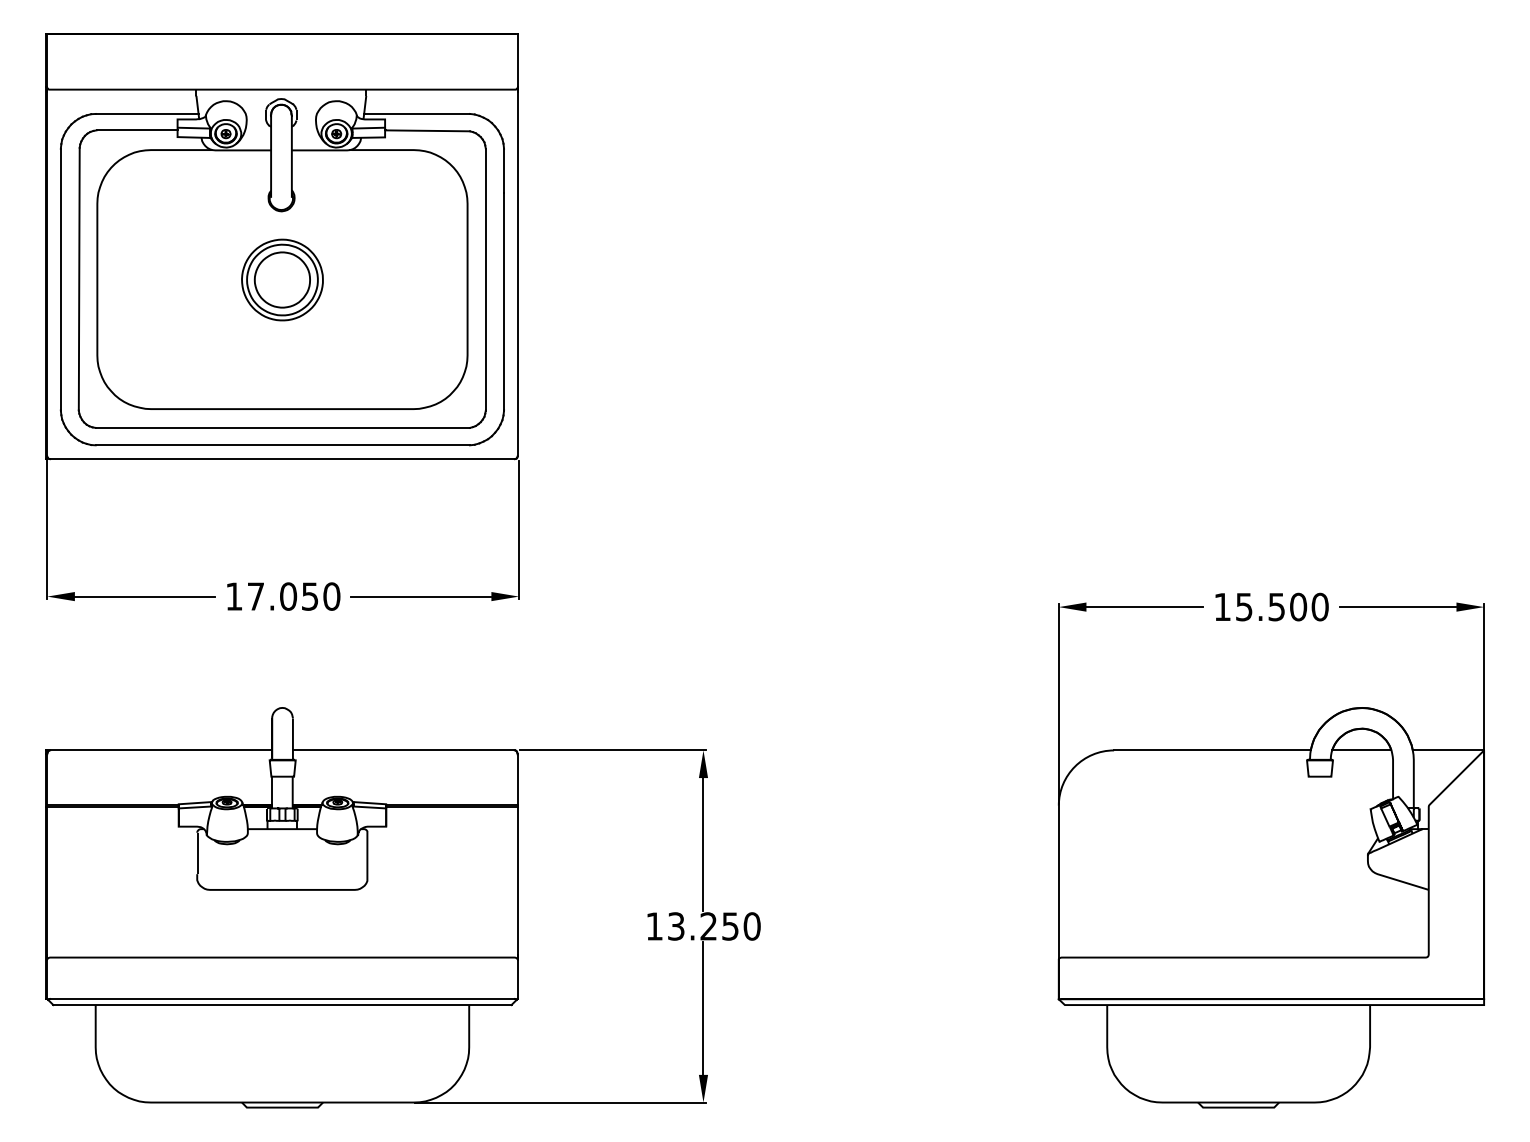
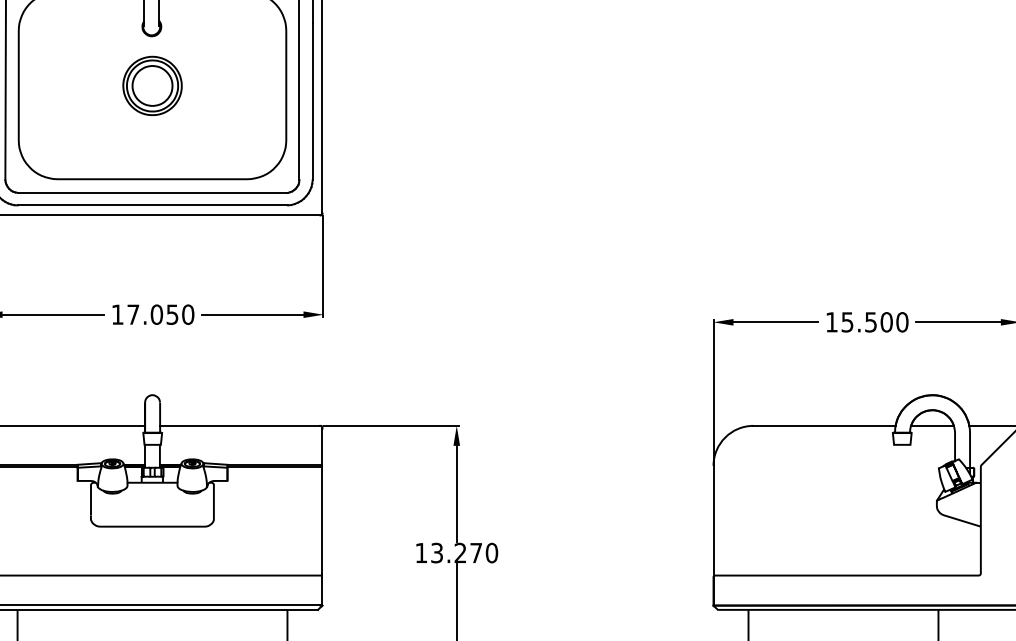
text: (730, 926) -> (476, 553), 13.250 -> 13.270

